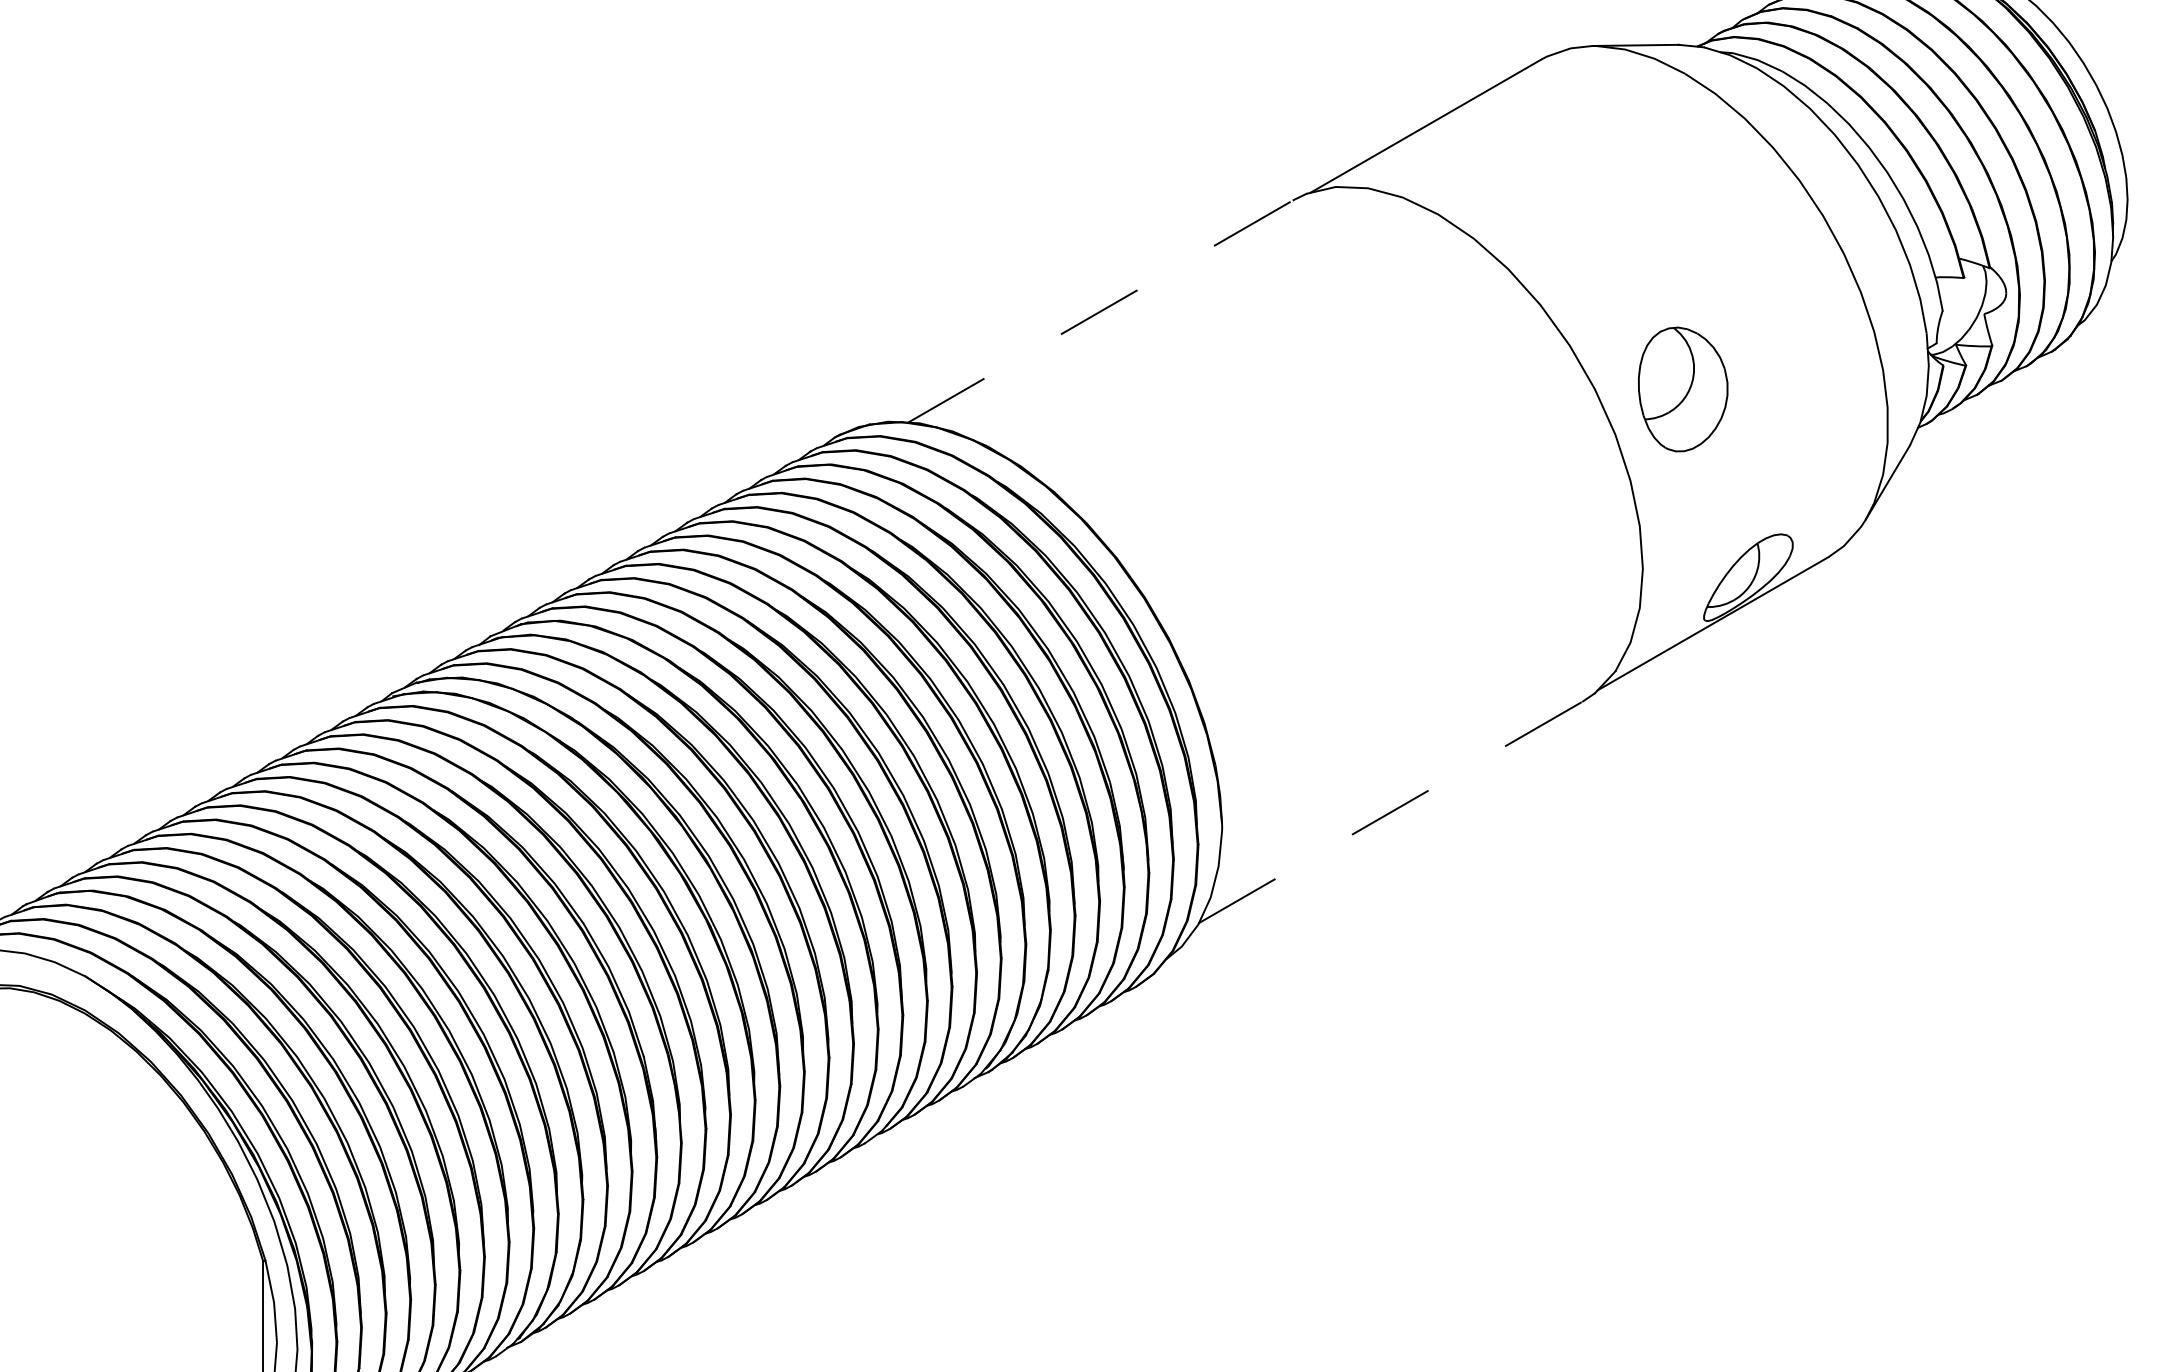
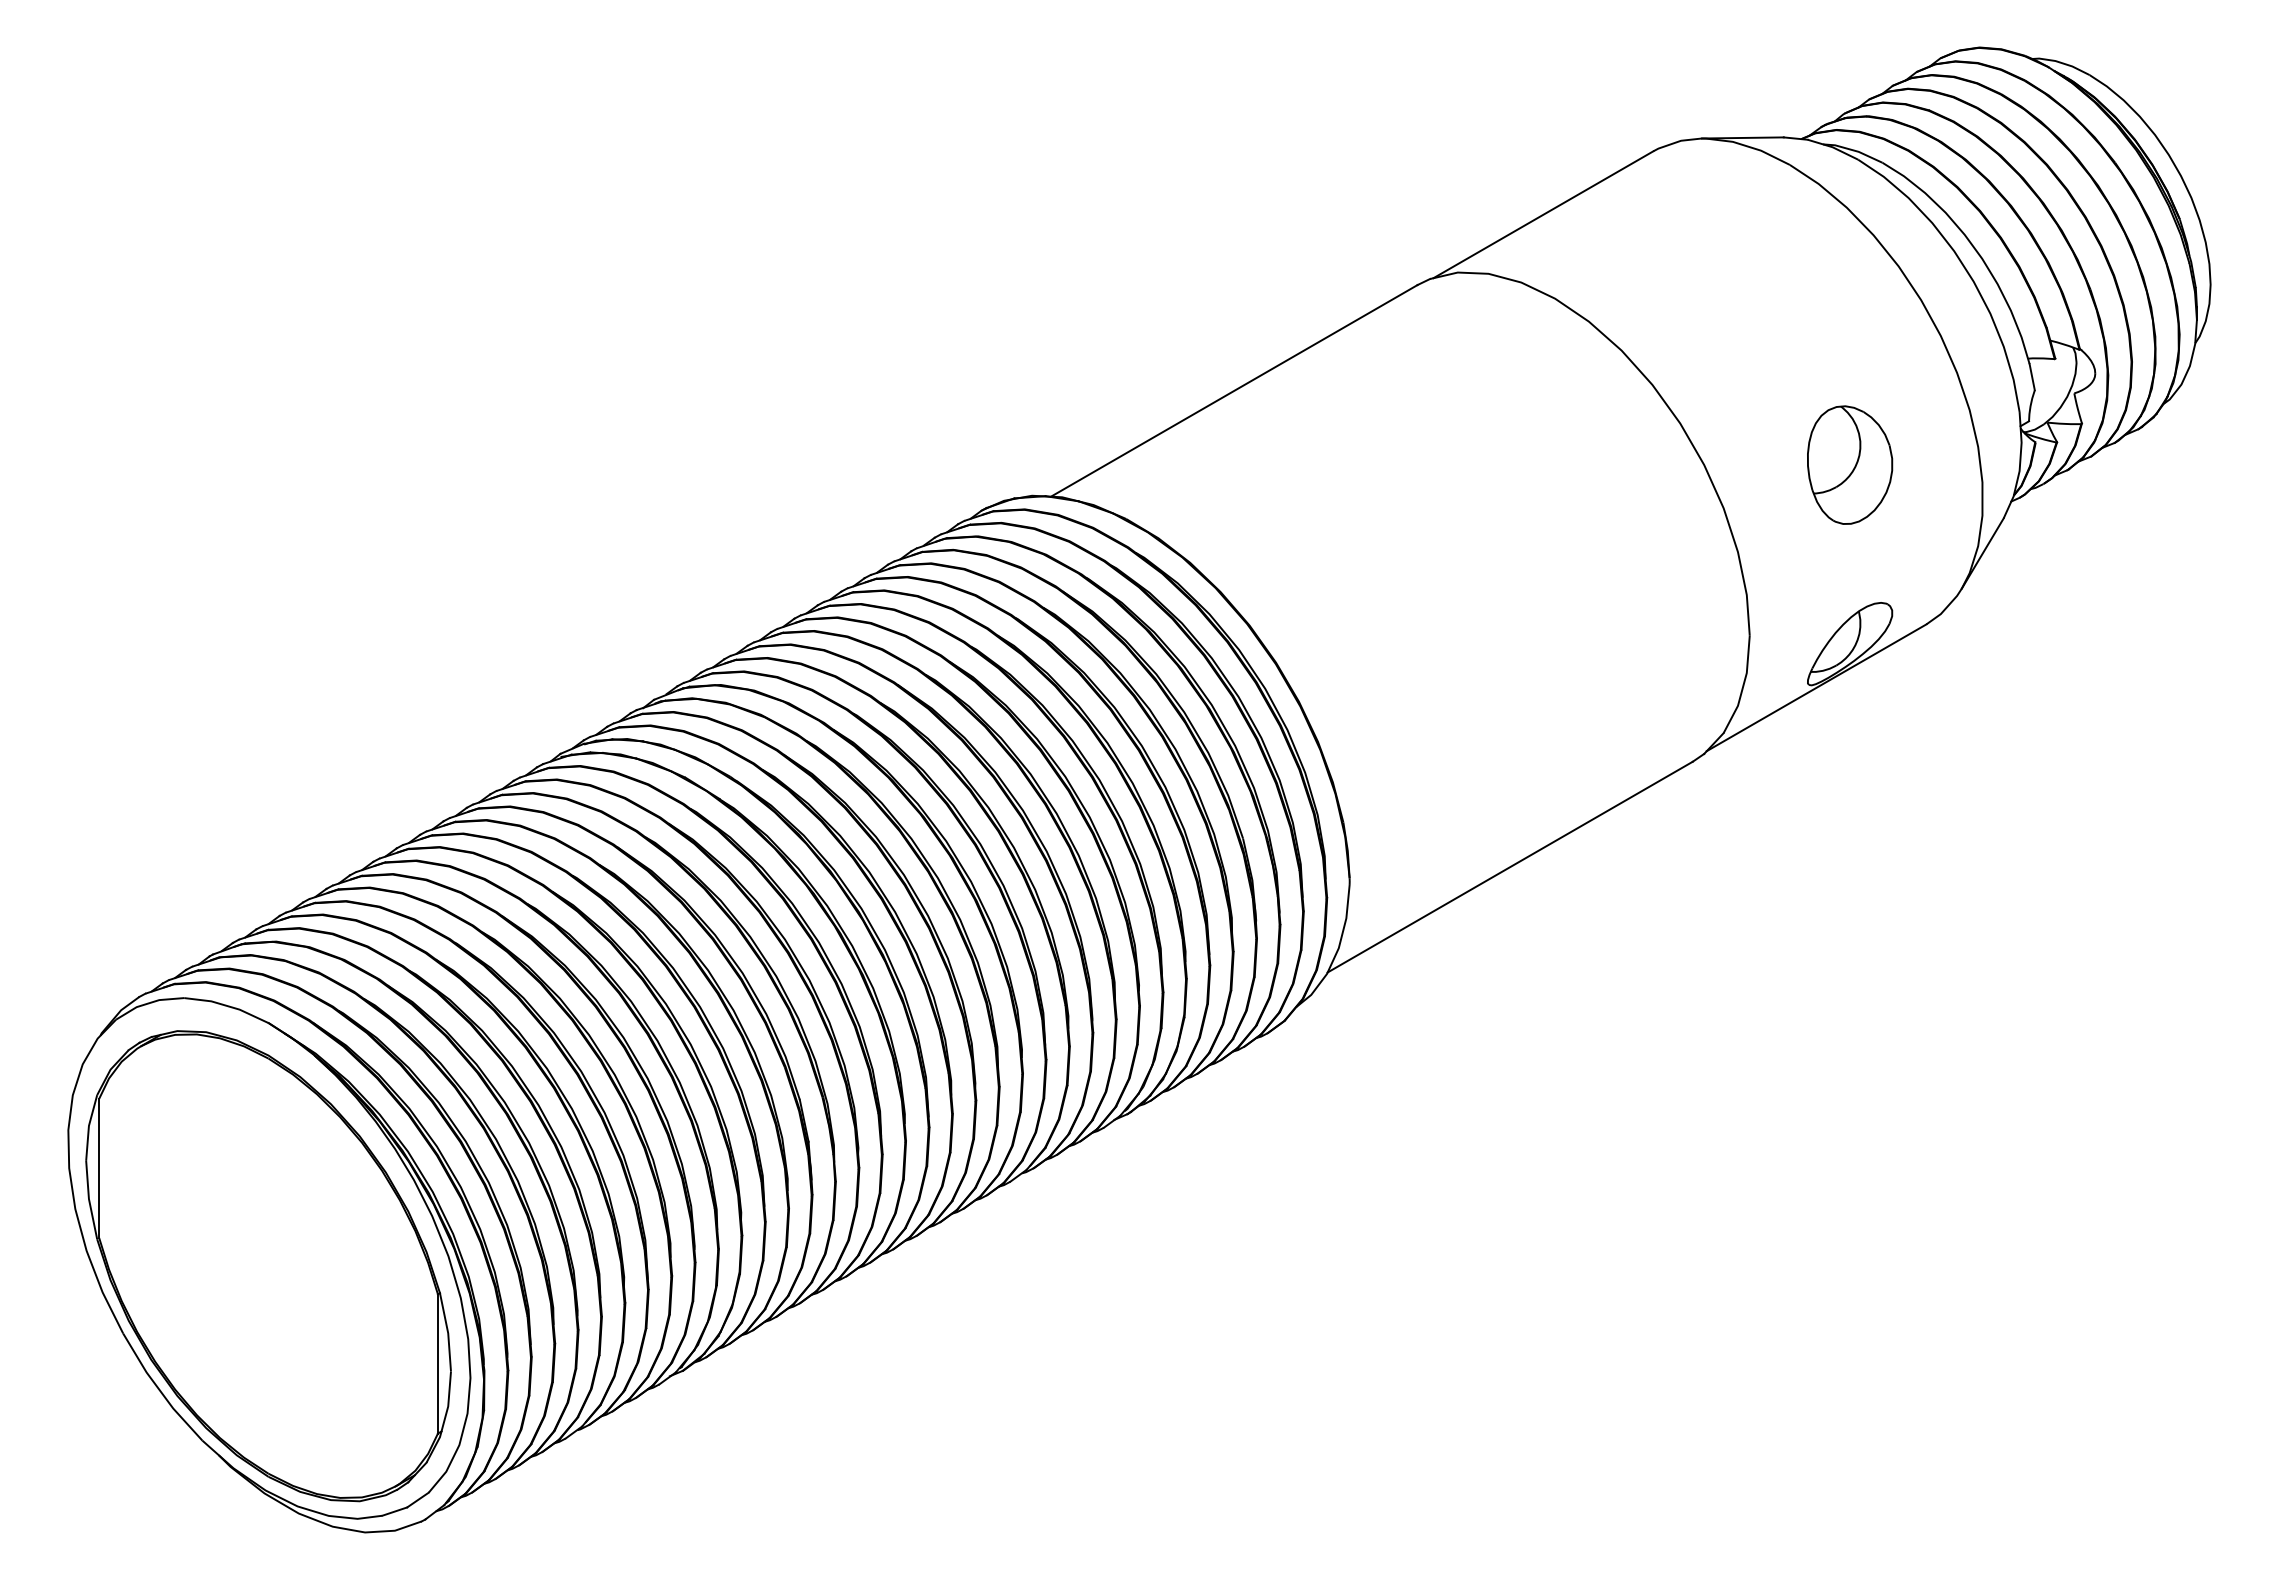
line: (1101, 311) -> (1234, 390), dashed -> solid
part: (1683, 388) -> (1850, 464), moved
line: (1391, 812) -> (1510, 867), dashed -> solid

